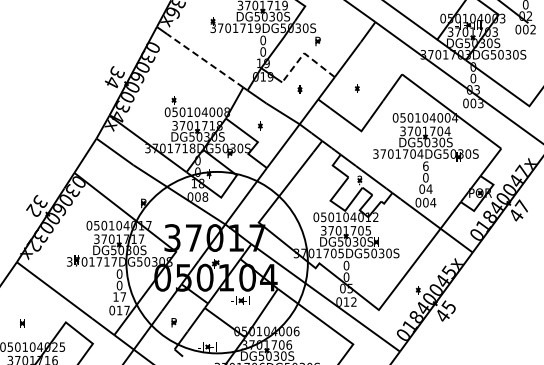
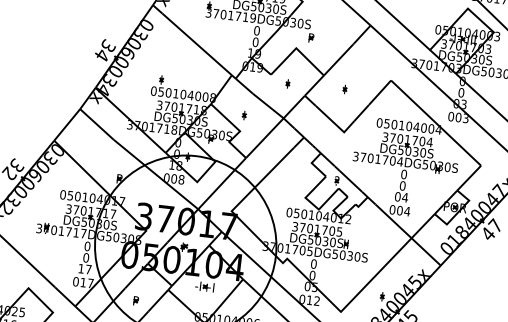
line: (304, 53) -> (296, 48), dashed -> solid
line: (204, 60) -> (196, 44), dashed -> solid
text: (425, 165) -> (403, 173), 6 -> 0

